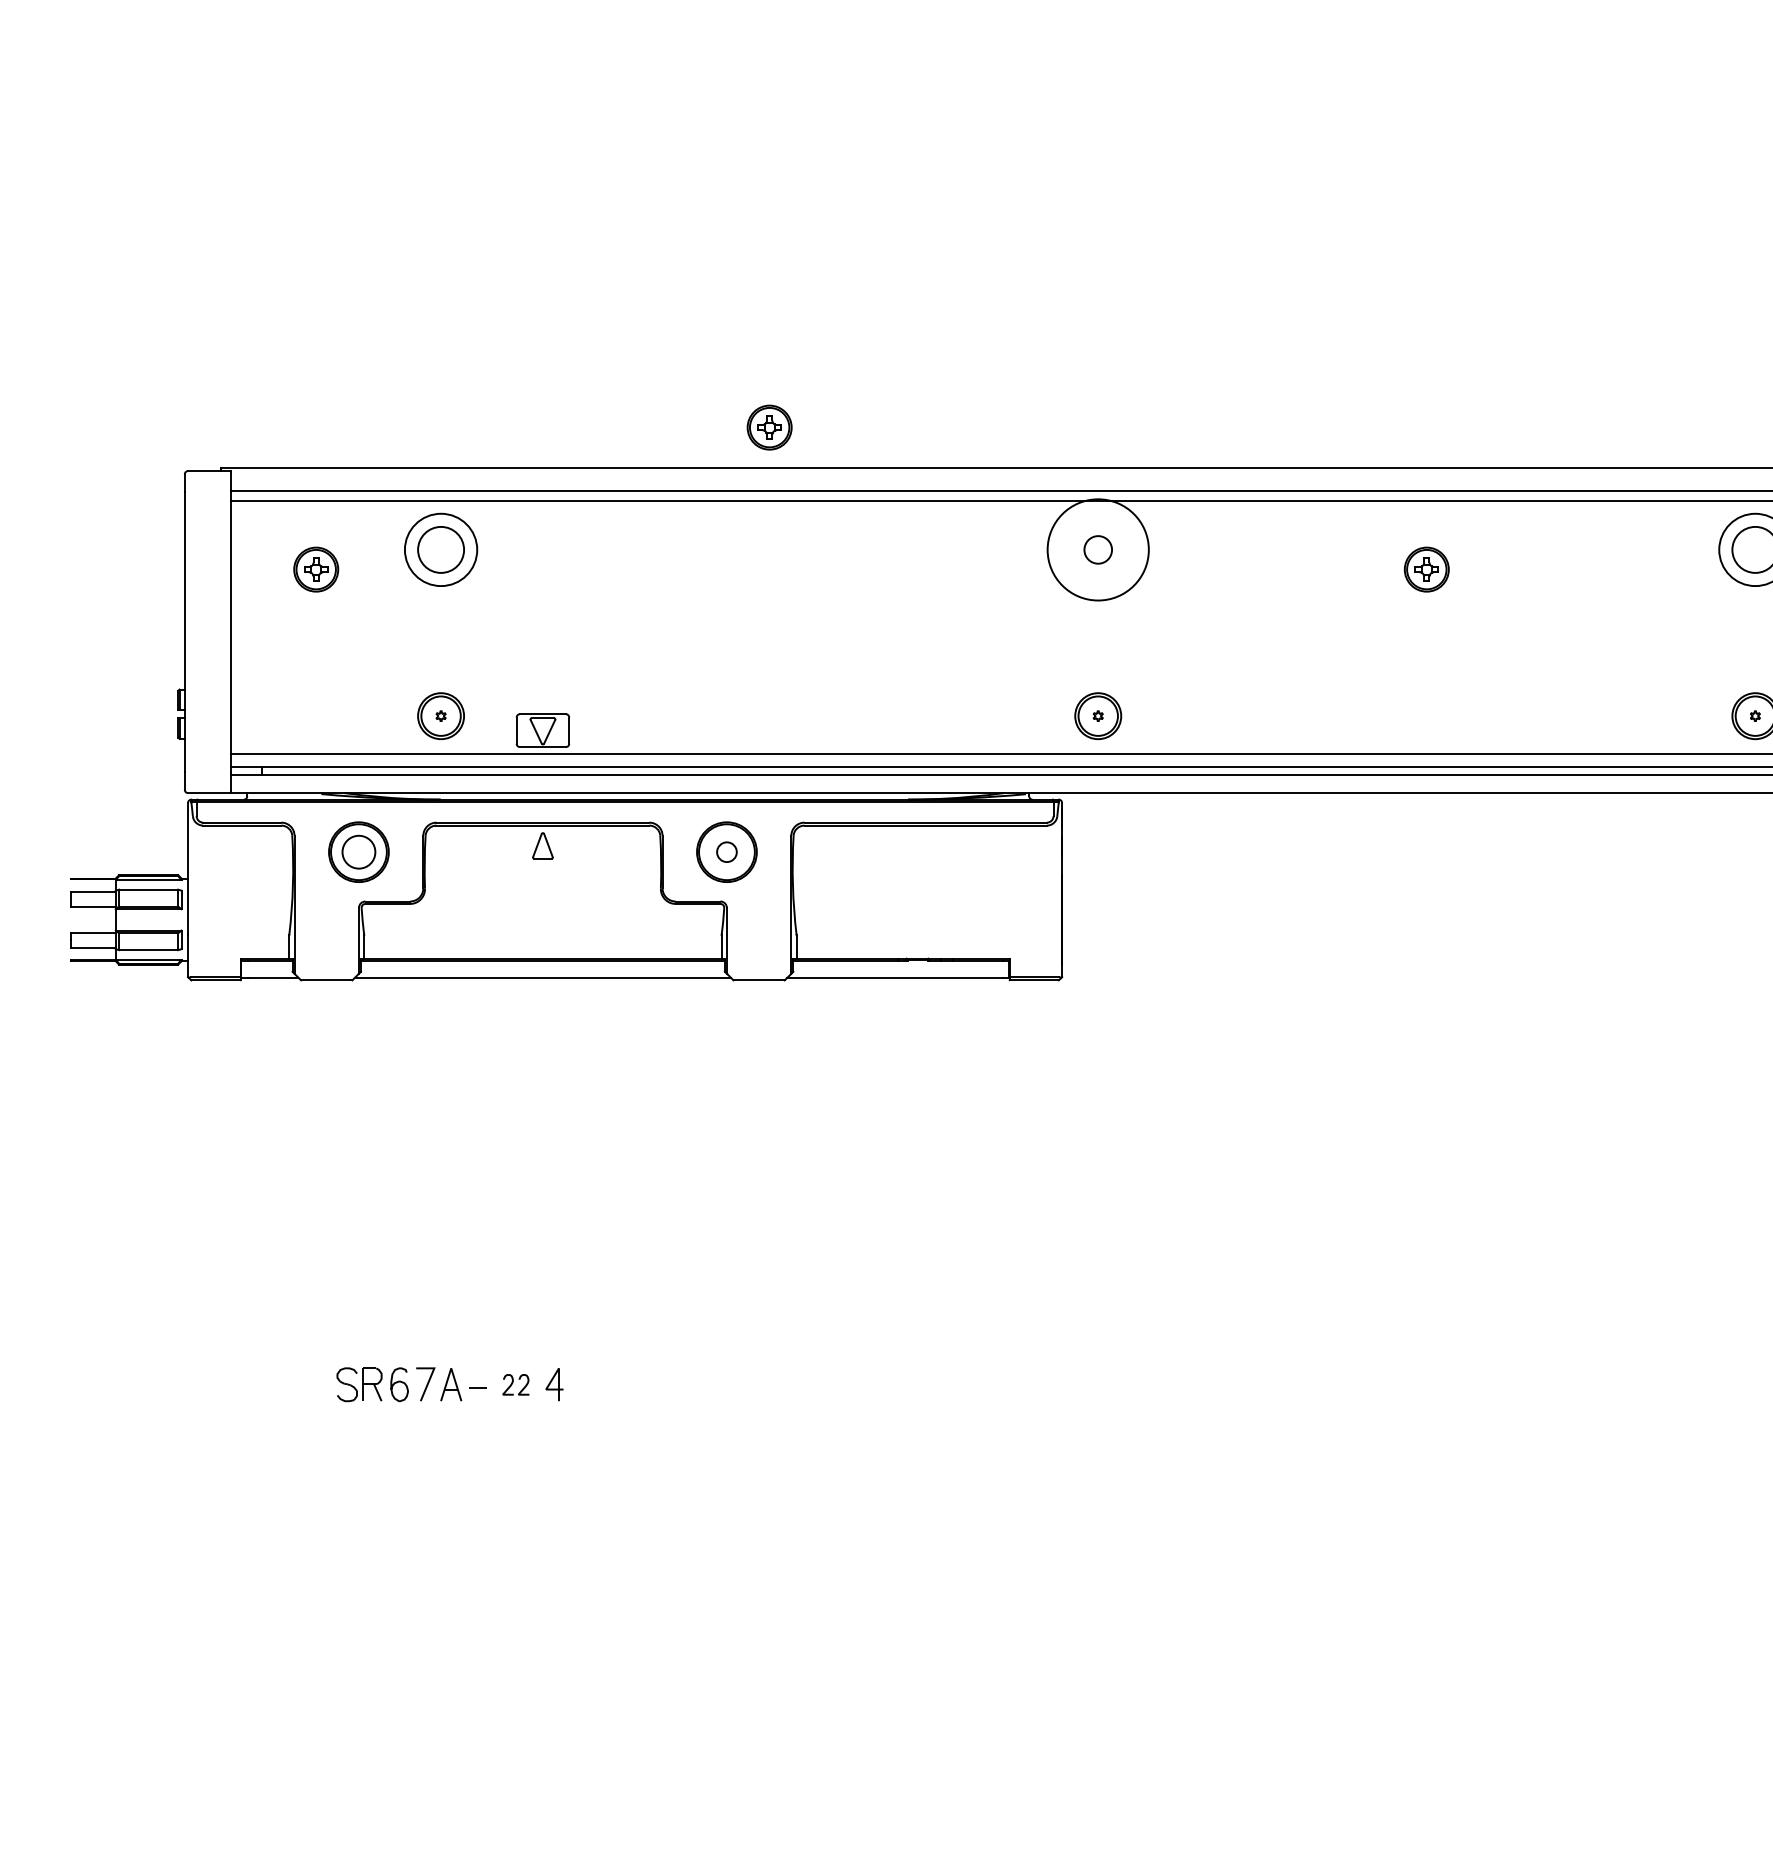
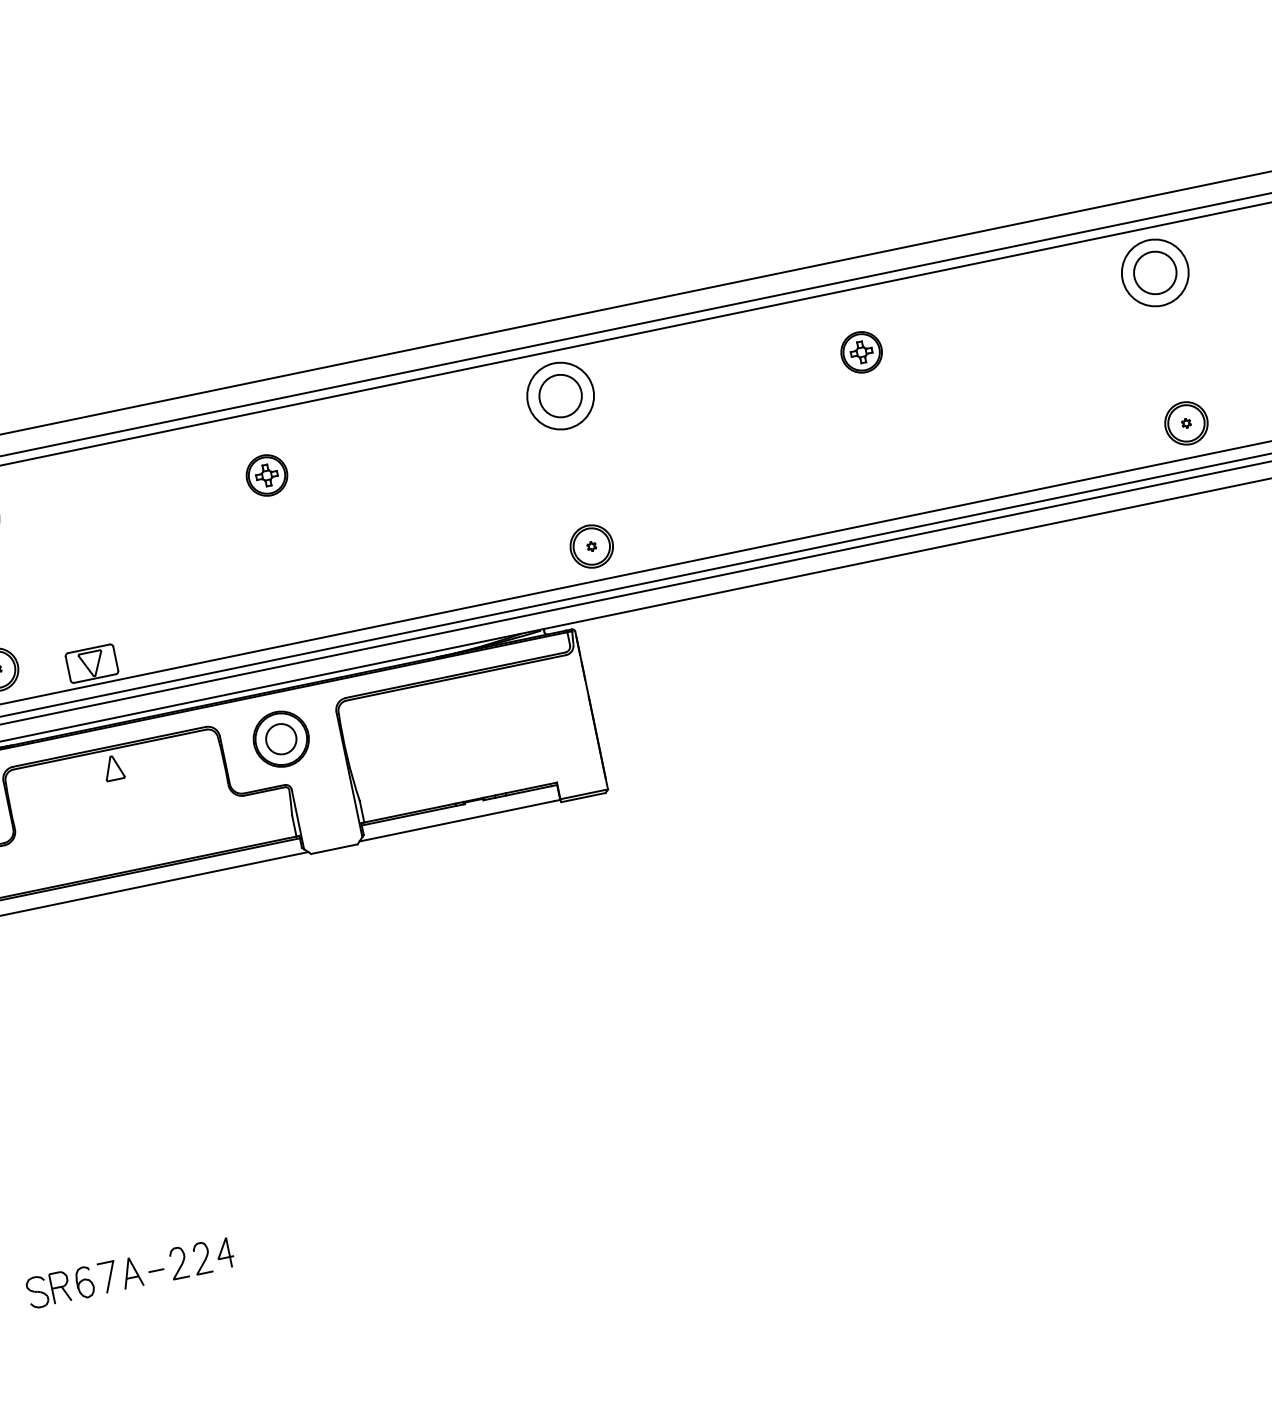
part: (769, 427) -> (266, 475), moved
circle: (1098, 549) -> (560, 395), size x0.71
circle: (1098, 549) -> (560, 395), size x1.67
circle: (726, 851) -> (280, 738), size x1.67
part: (515, 1384) -> (189, 1260), size x1.67

